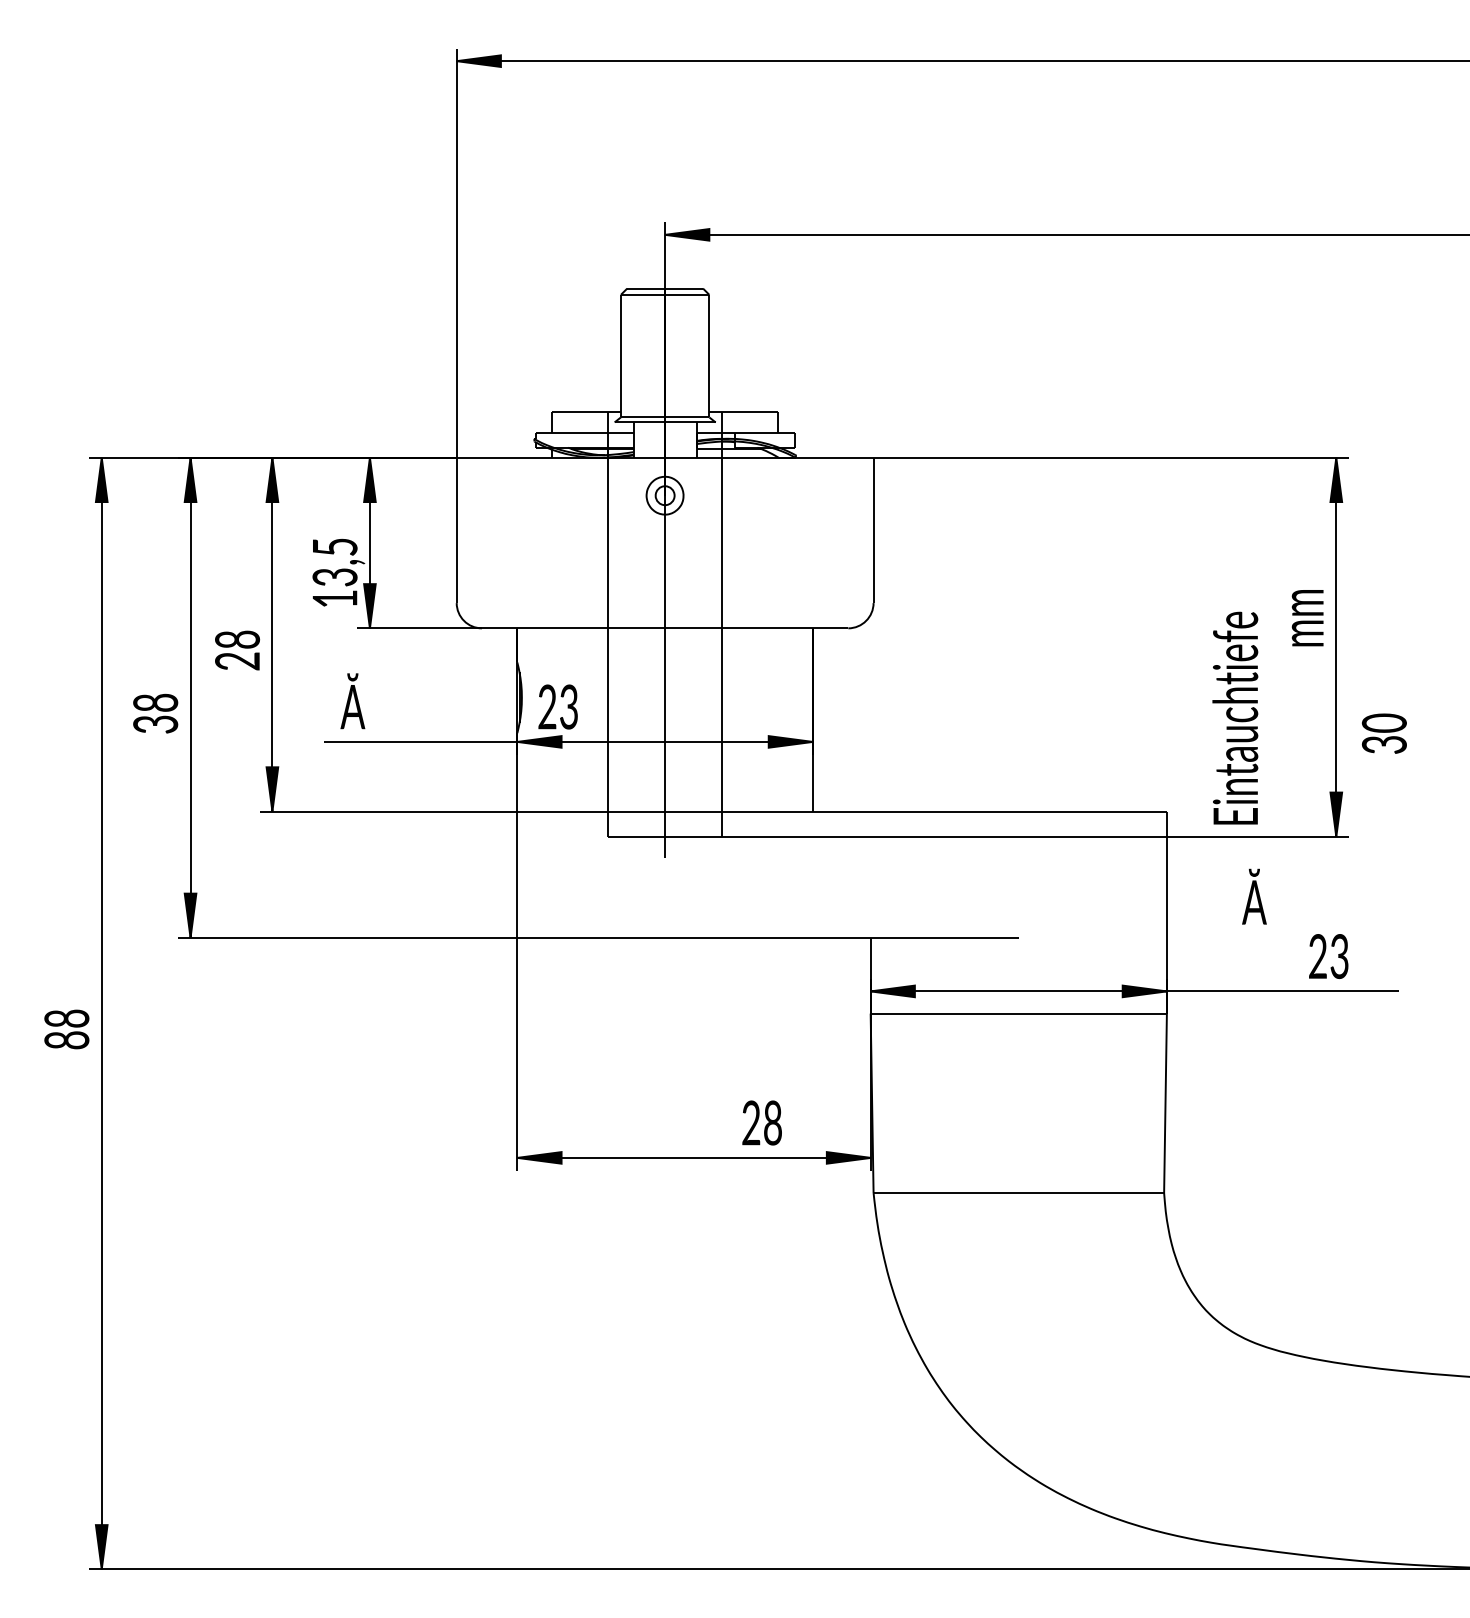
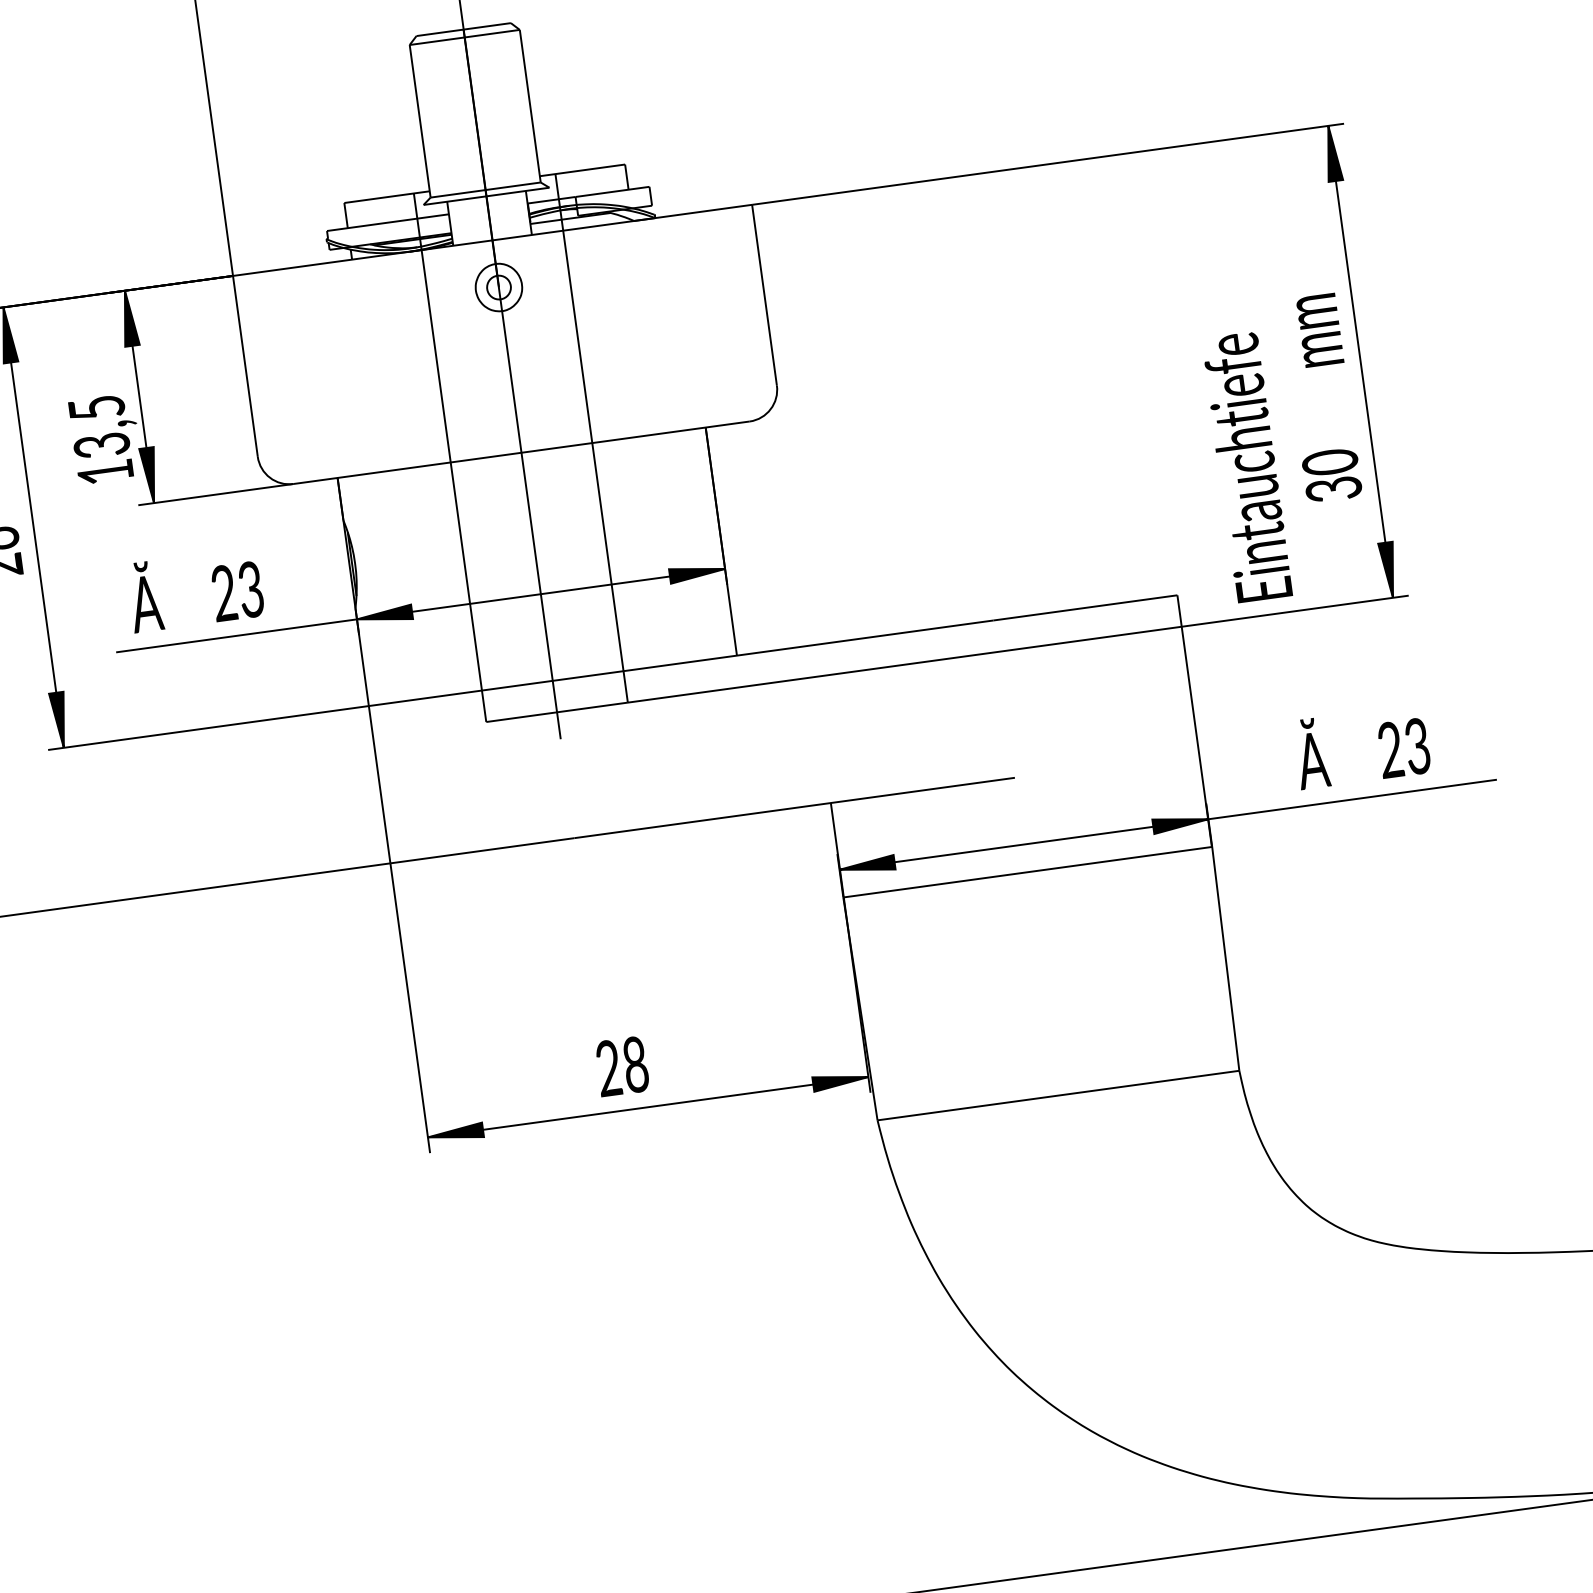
text: (557, 706) -> (236, 590), moved
text: (1383, 733) -> (1330, 475), moved
text: (1254, 896) -> (1311, 753), moved
text: (761, 1122) -> (621, 1065), moved

